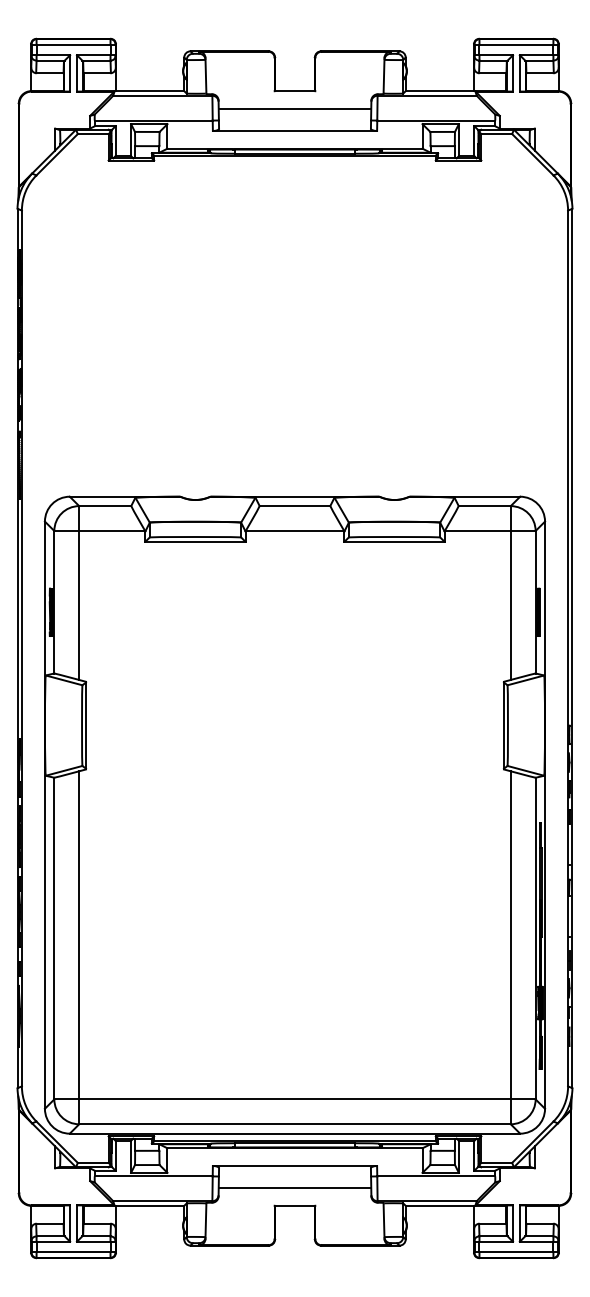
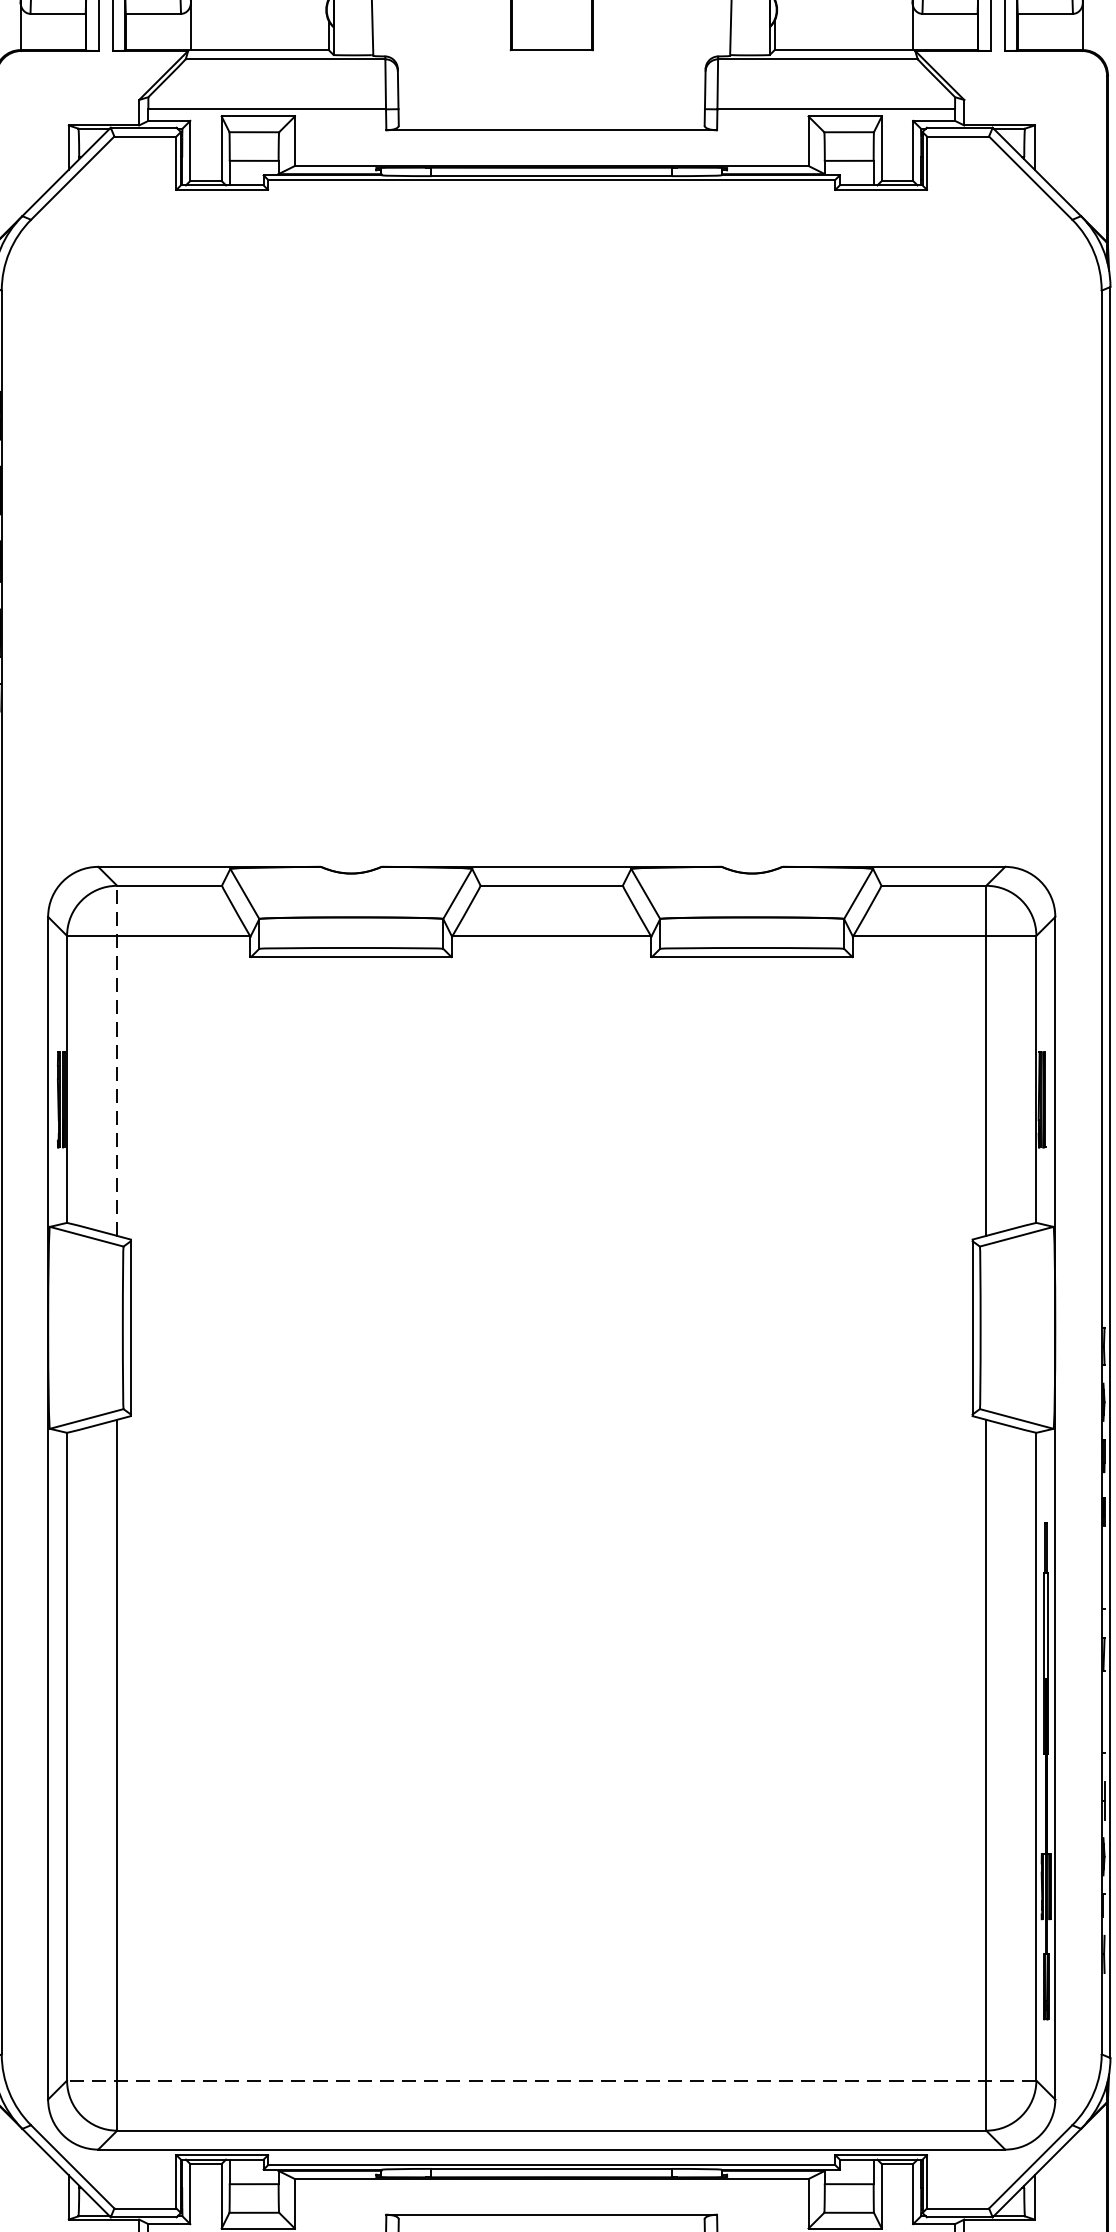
line: (294, 108) -> (550, 85), removed
line: (79, 593) -> (117, 1061), solid -> dashed
line: (295, 1099) -> (552, 2080), solid -> dashed

